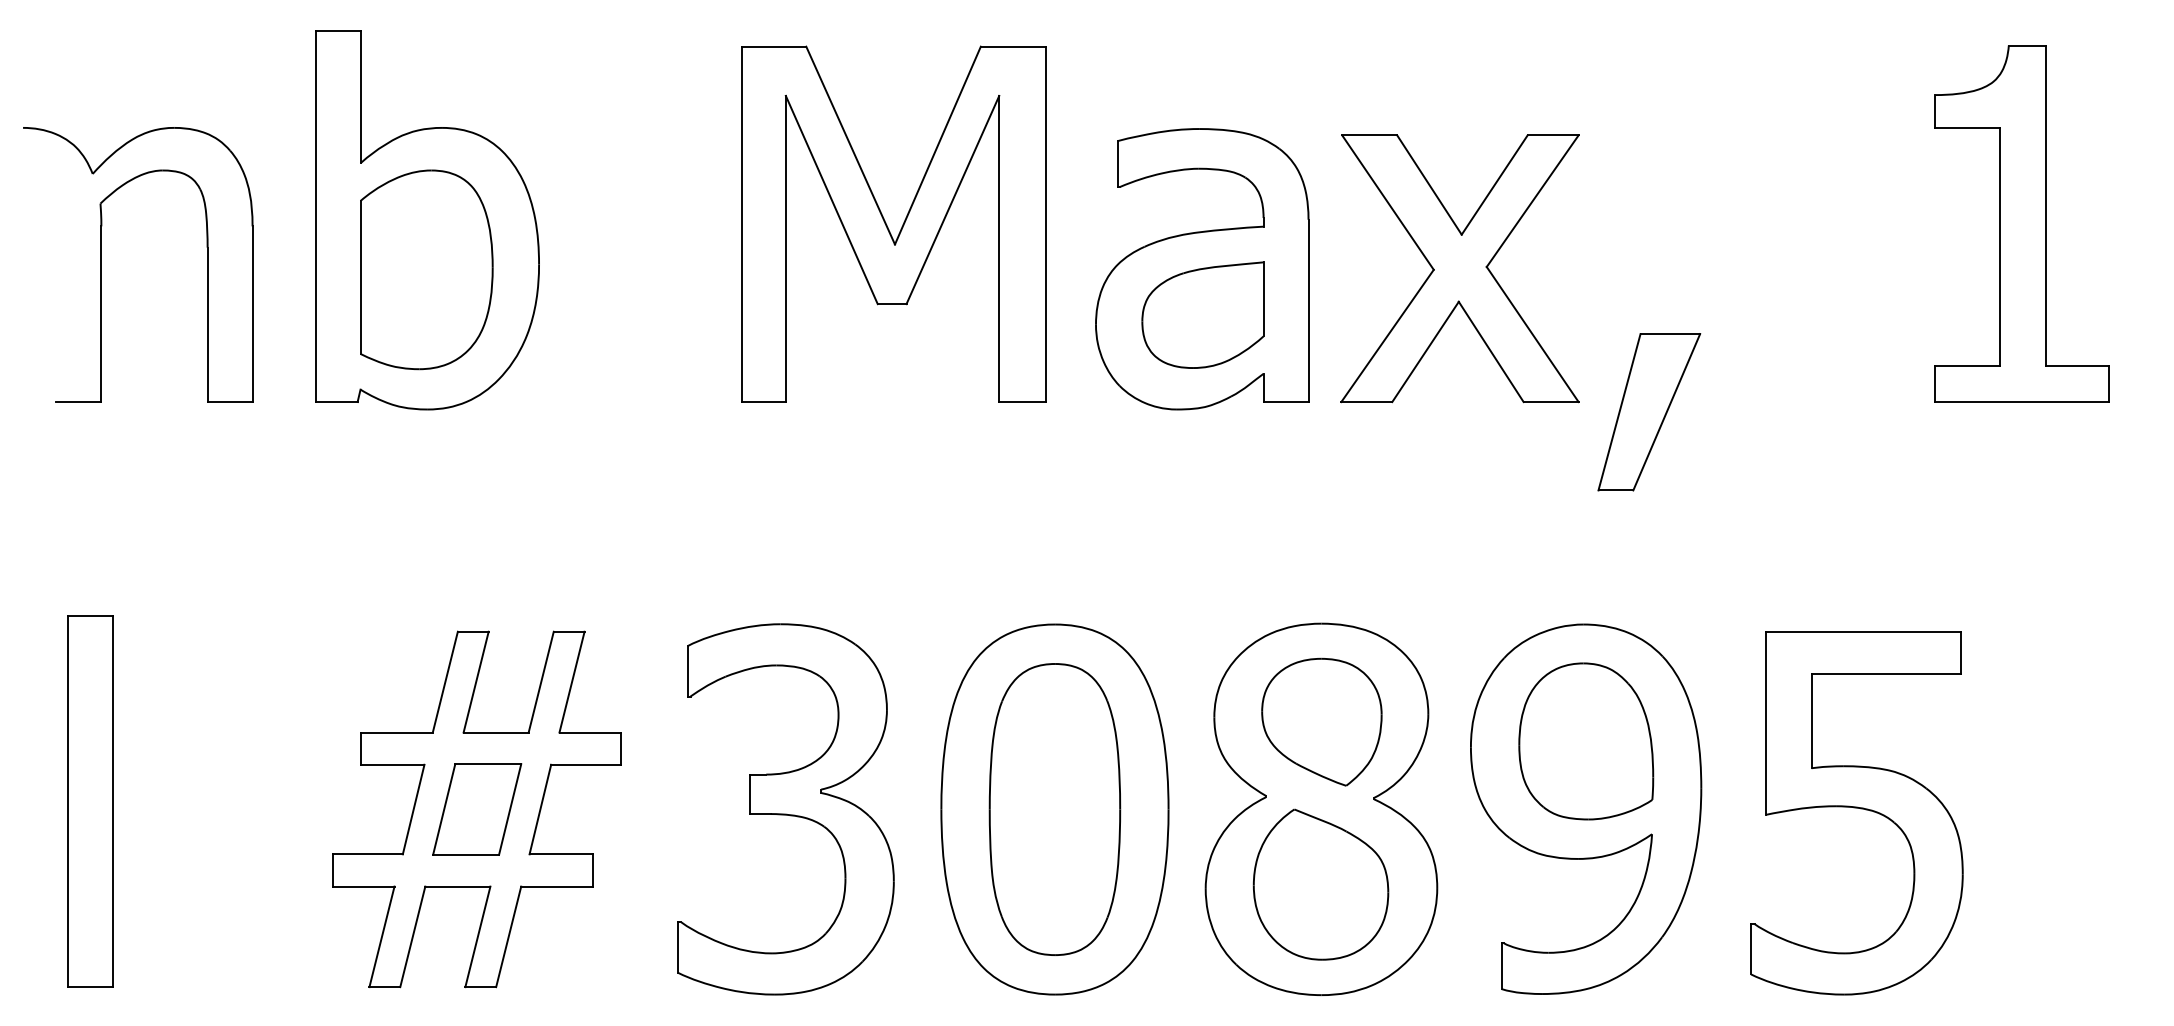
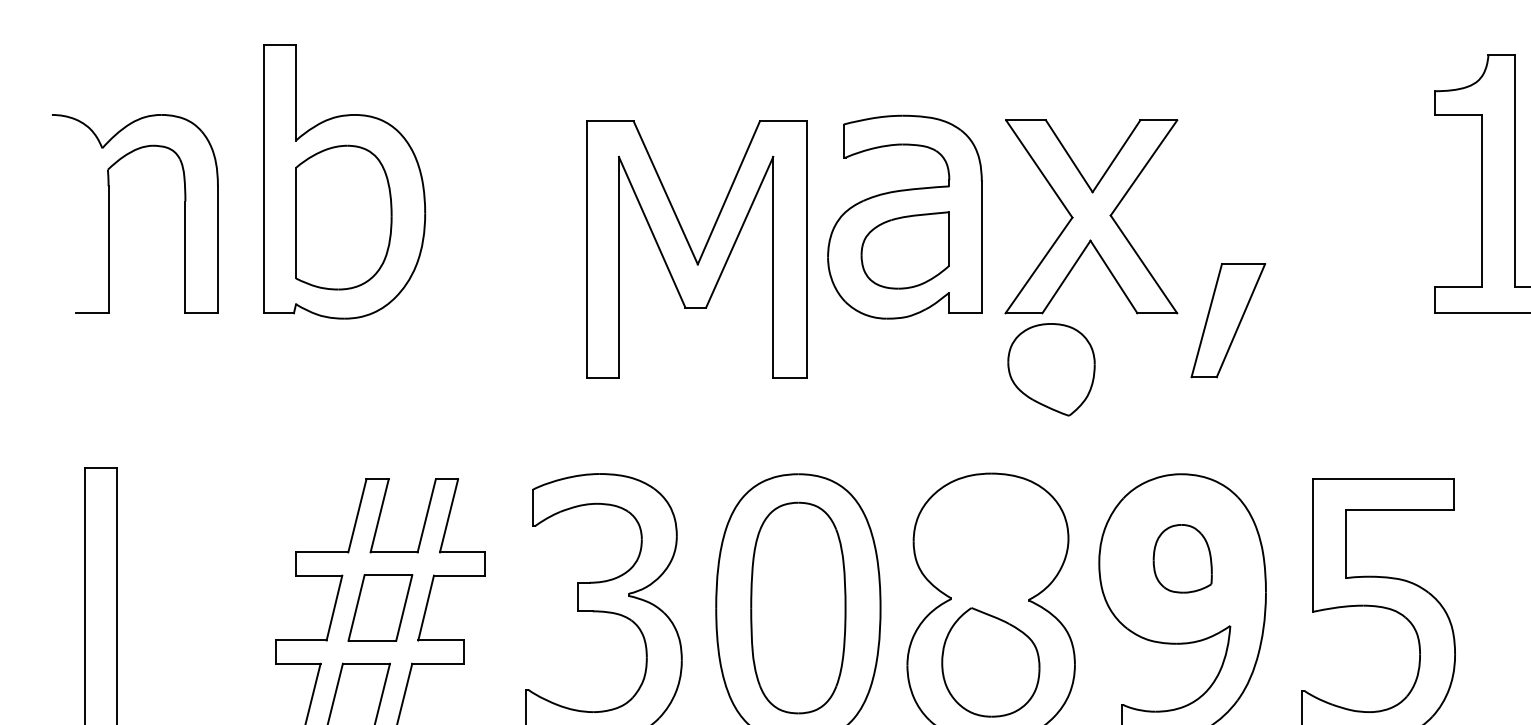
part: (887, 225) -> (692, 250), moved
part: (1321, 721) -> (1051, 369), moved
part: (1586, 741) -> (1182, 558), size x0.6

